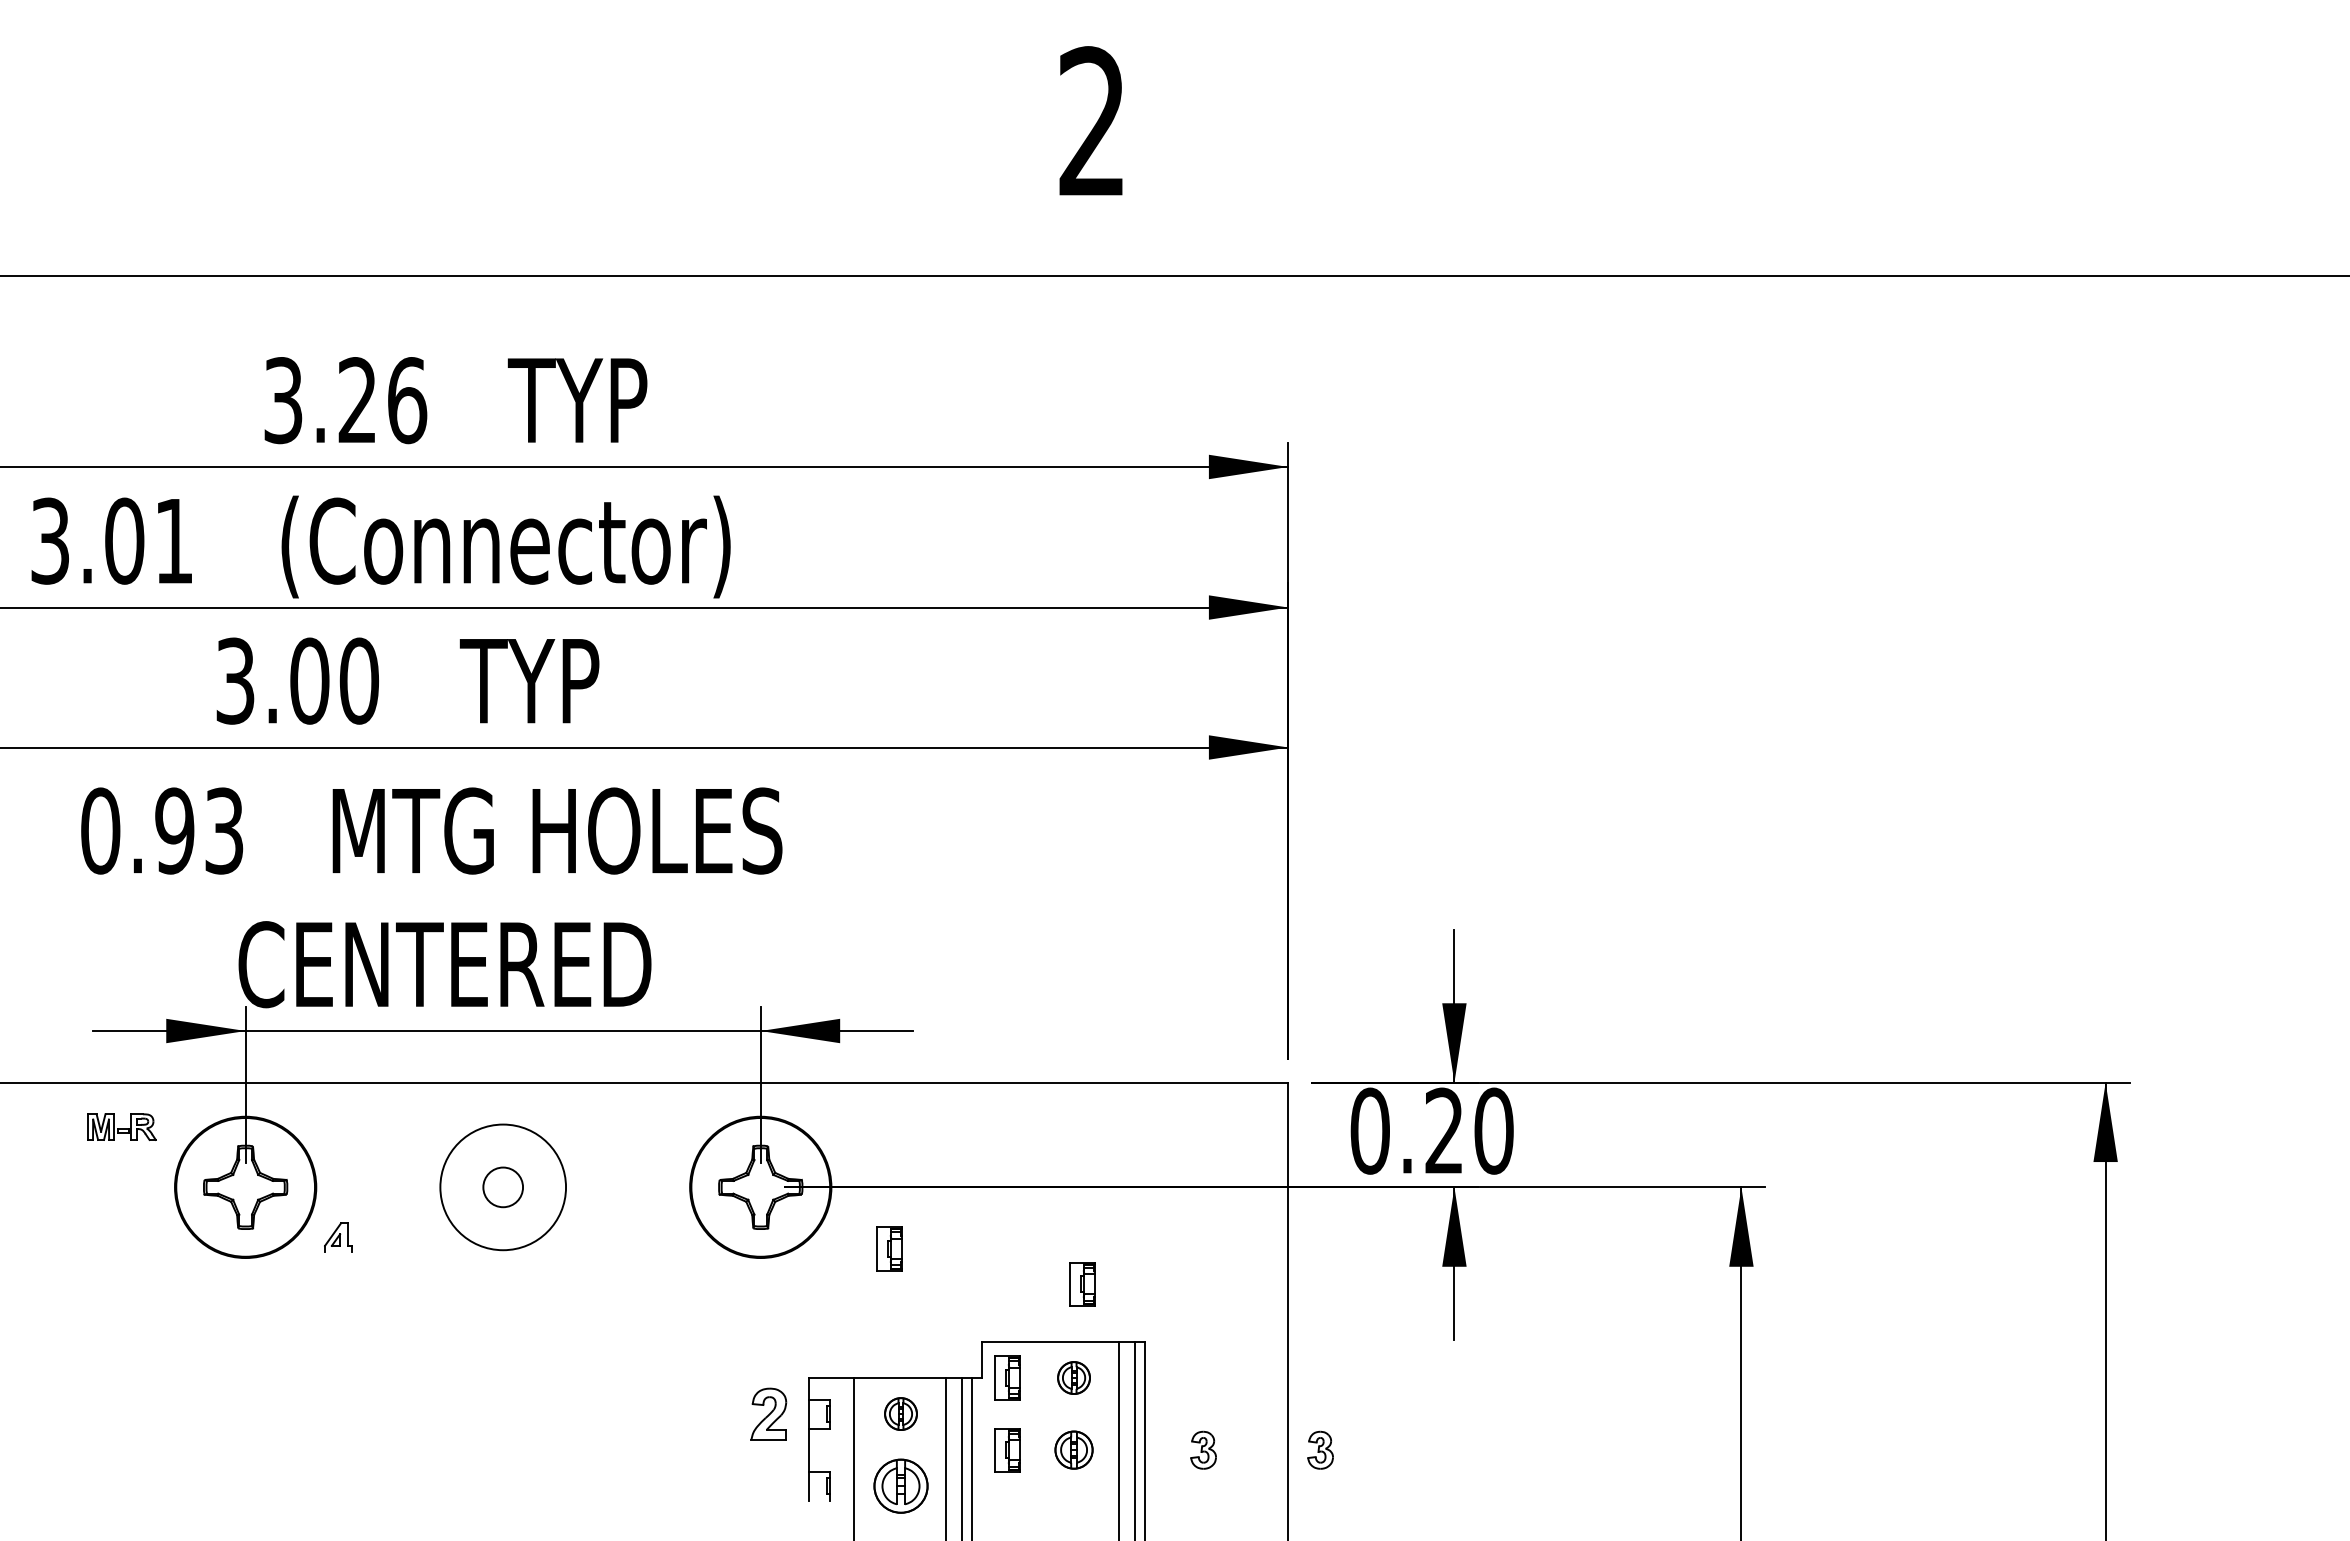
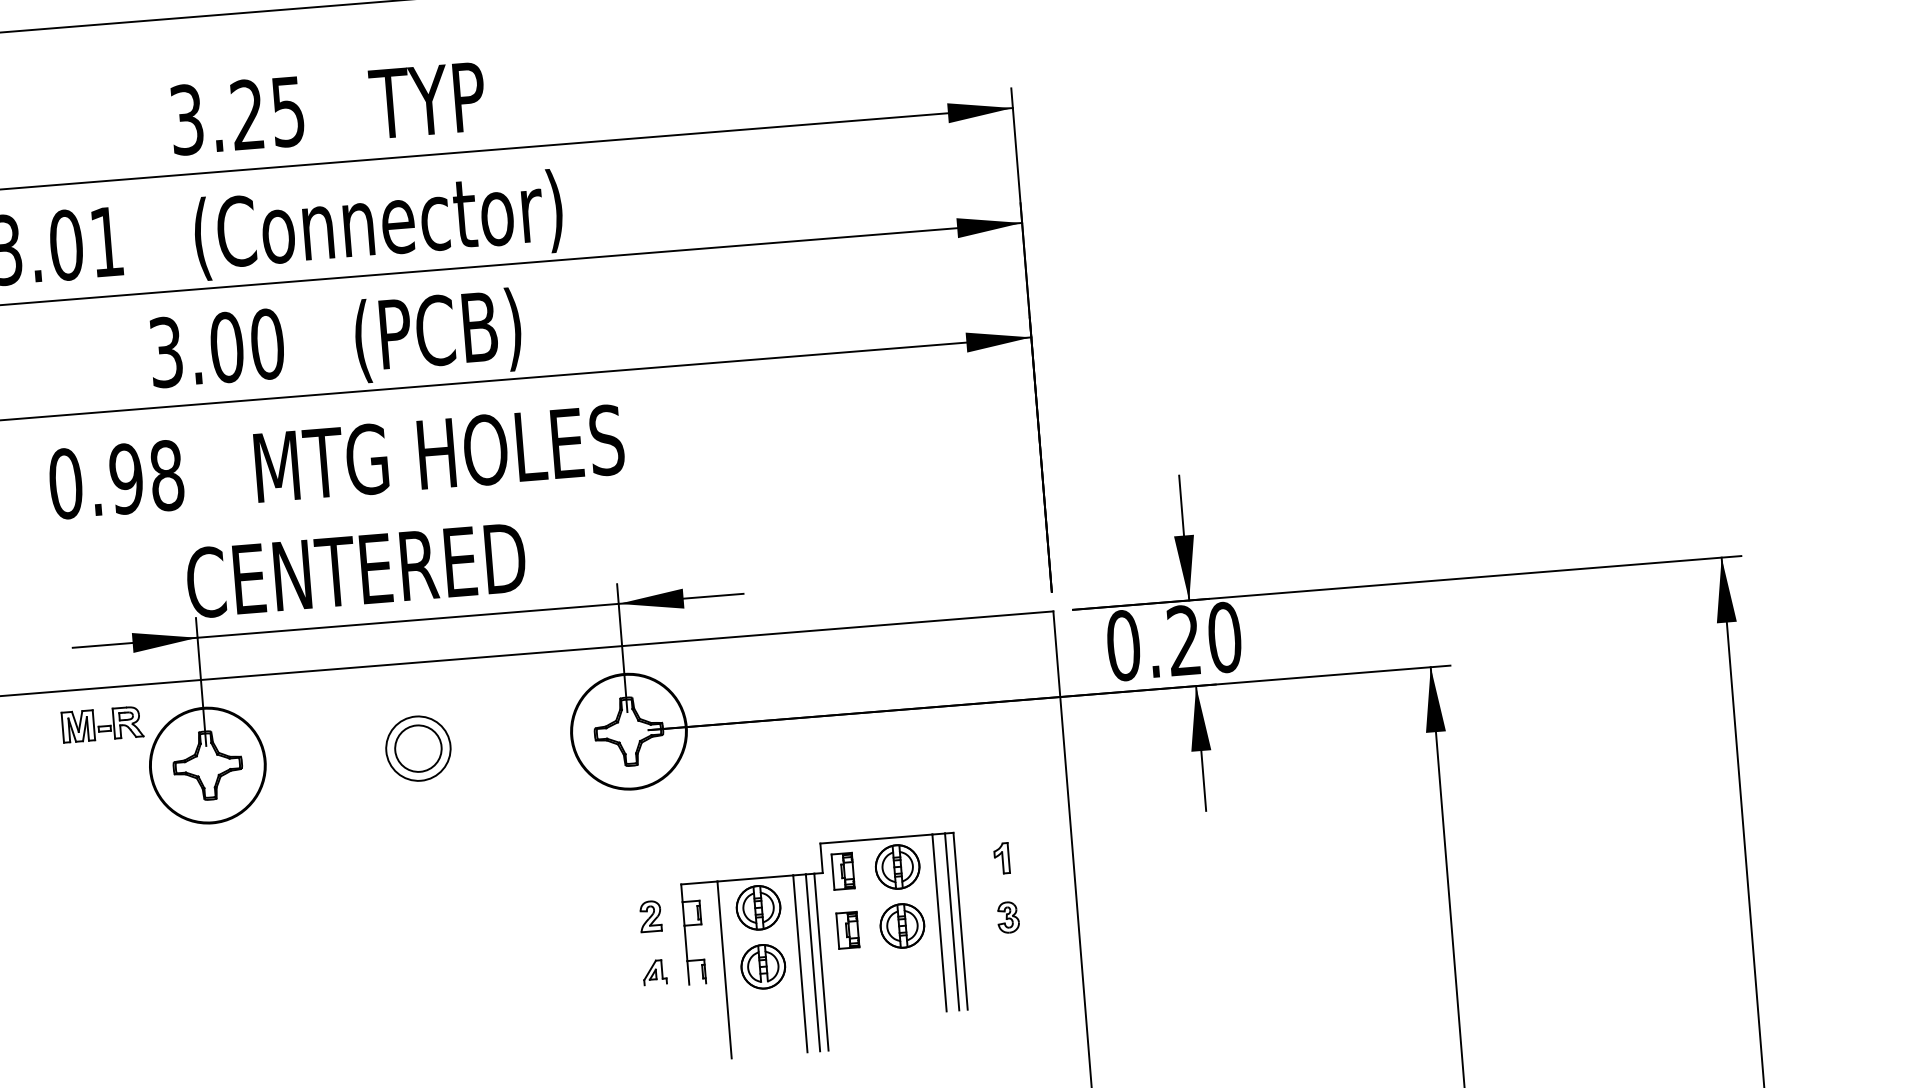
text: (407, 400) -> (288, 111), 3.26 -> 3.25
text: (563, 686) -> (434, 335), TYP -> (PCB)
text: (224, 830) -> (167, 475), 0.93 -> 0.98
part: (121, 1126) -> (102, 723), size x1.43
circle: (502, 1187) -> (417, 748), size x0.62
circle: (502, 1187) -> (417, 748), size x1.43
part: (338, 1237) -> (654, 972), moved
part: (889, 1248) -> (738, 773), removed
part: (1082, 1284) -> (898, 789), removed
part: (1073, 1377) -> (897, 866), size x1.67
part: (1201, 1377) -> (1001, 858), added
part: (768, 1413) -> (650, 916), size x0.71
part: (900, 1413) -> (758, 907), size x1.67
part: (1073, 1449) -> (901, 925), size x1.43
part: (1320, 1449) -> (1103, 909), removed

